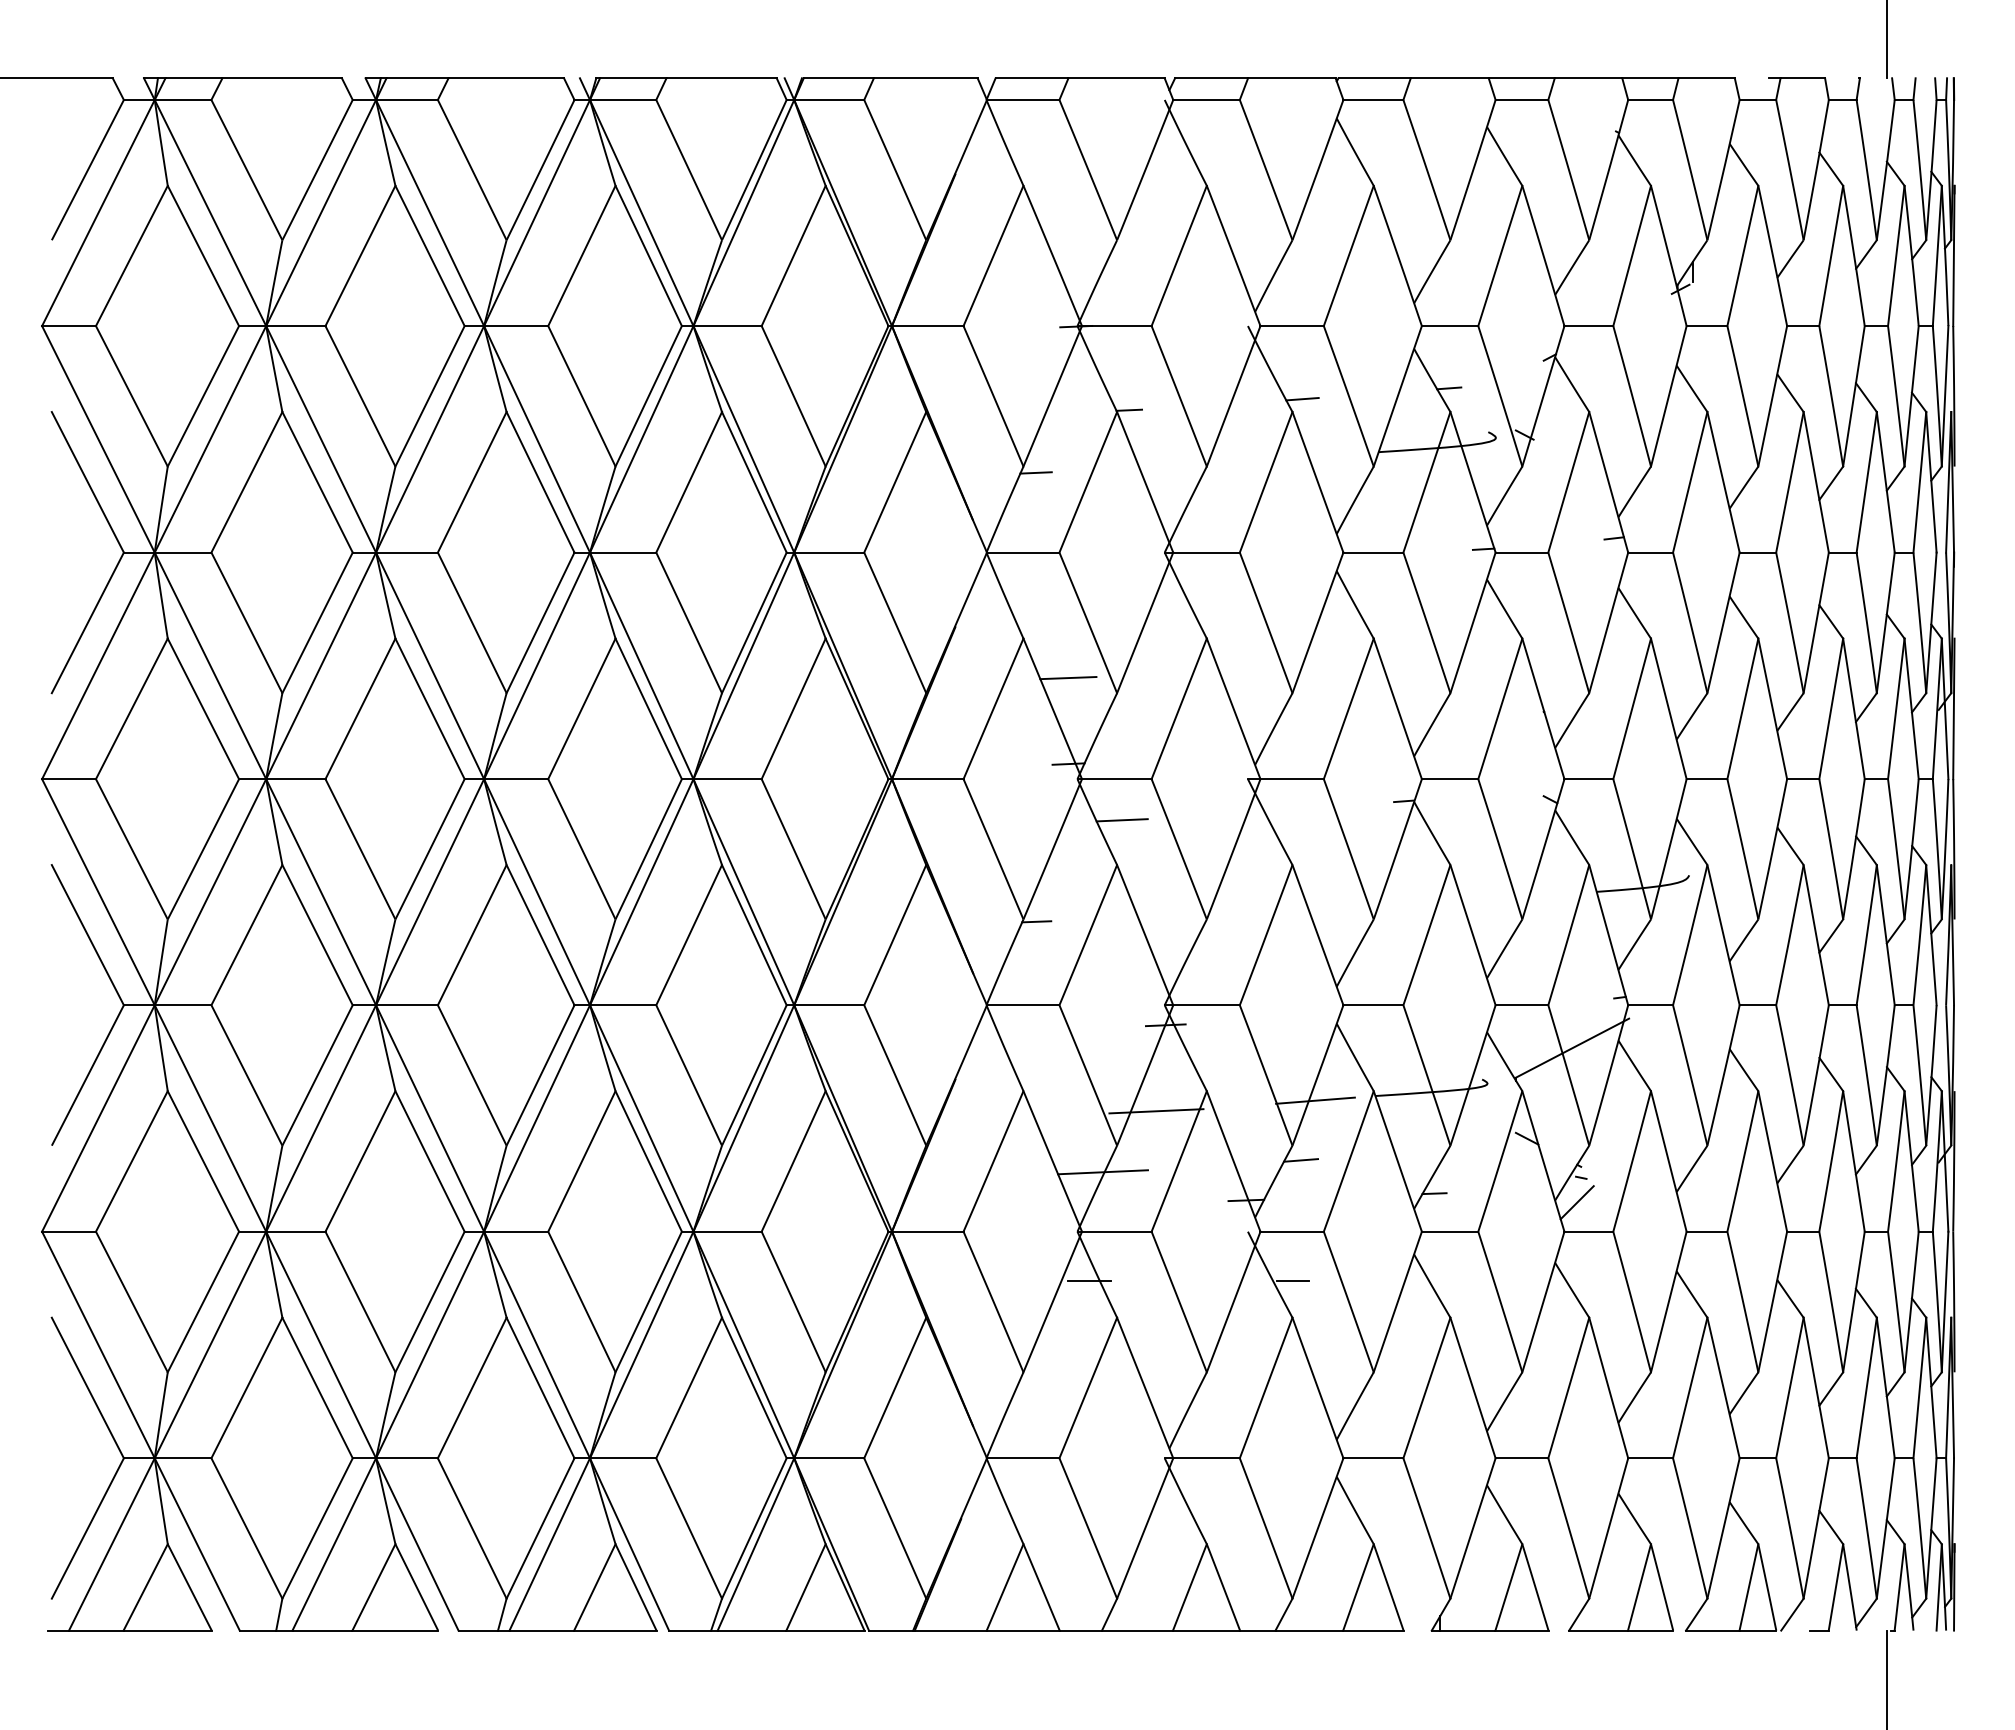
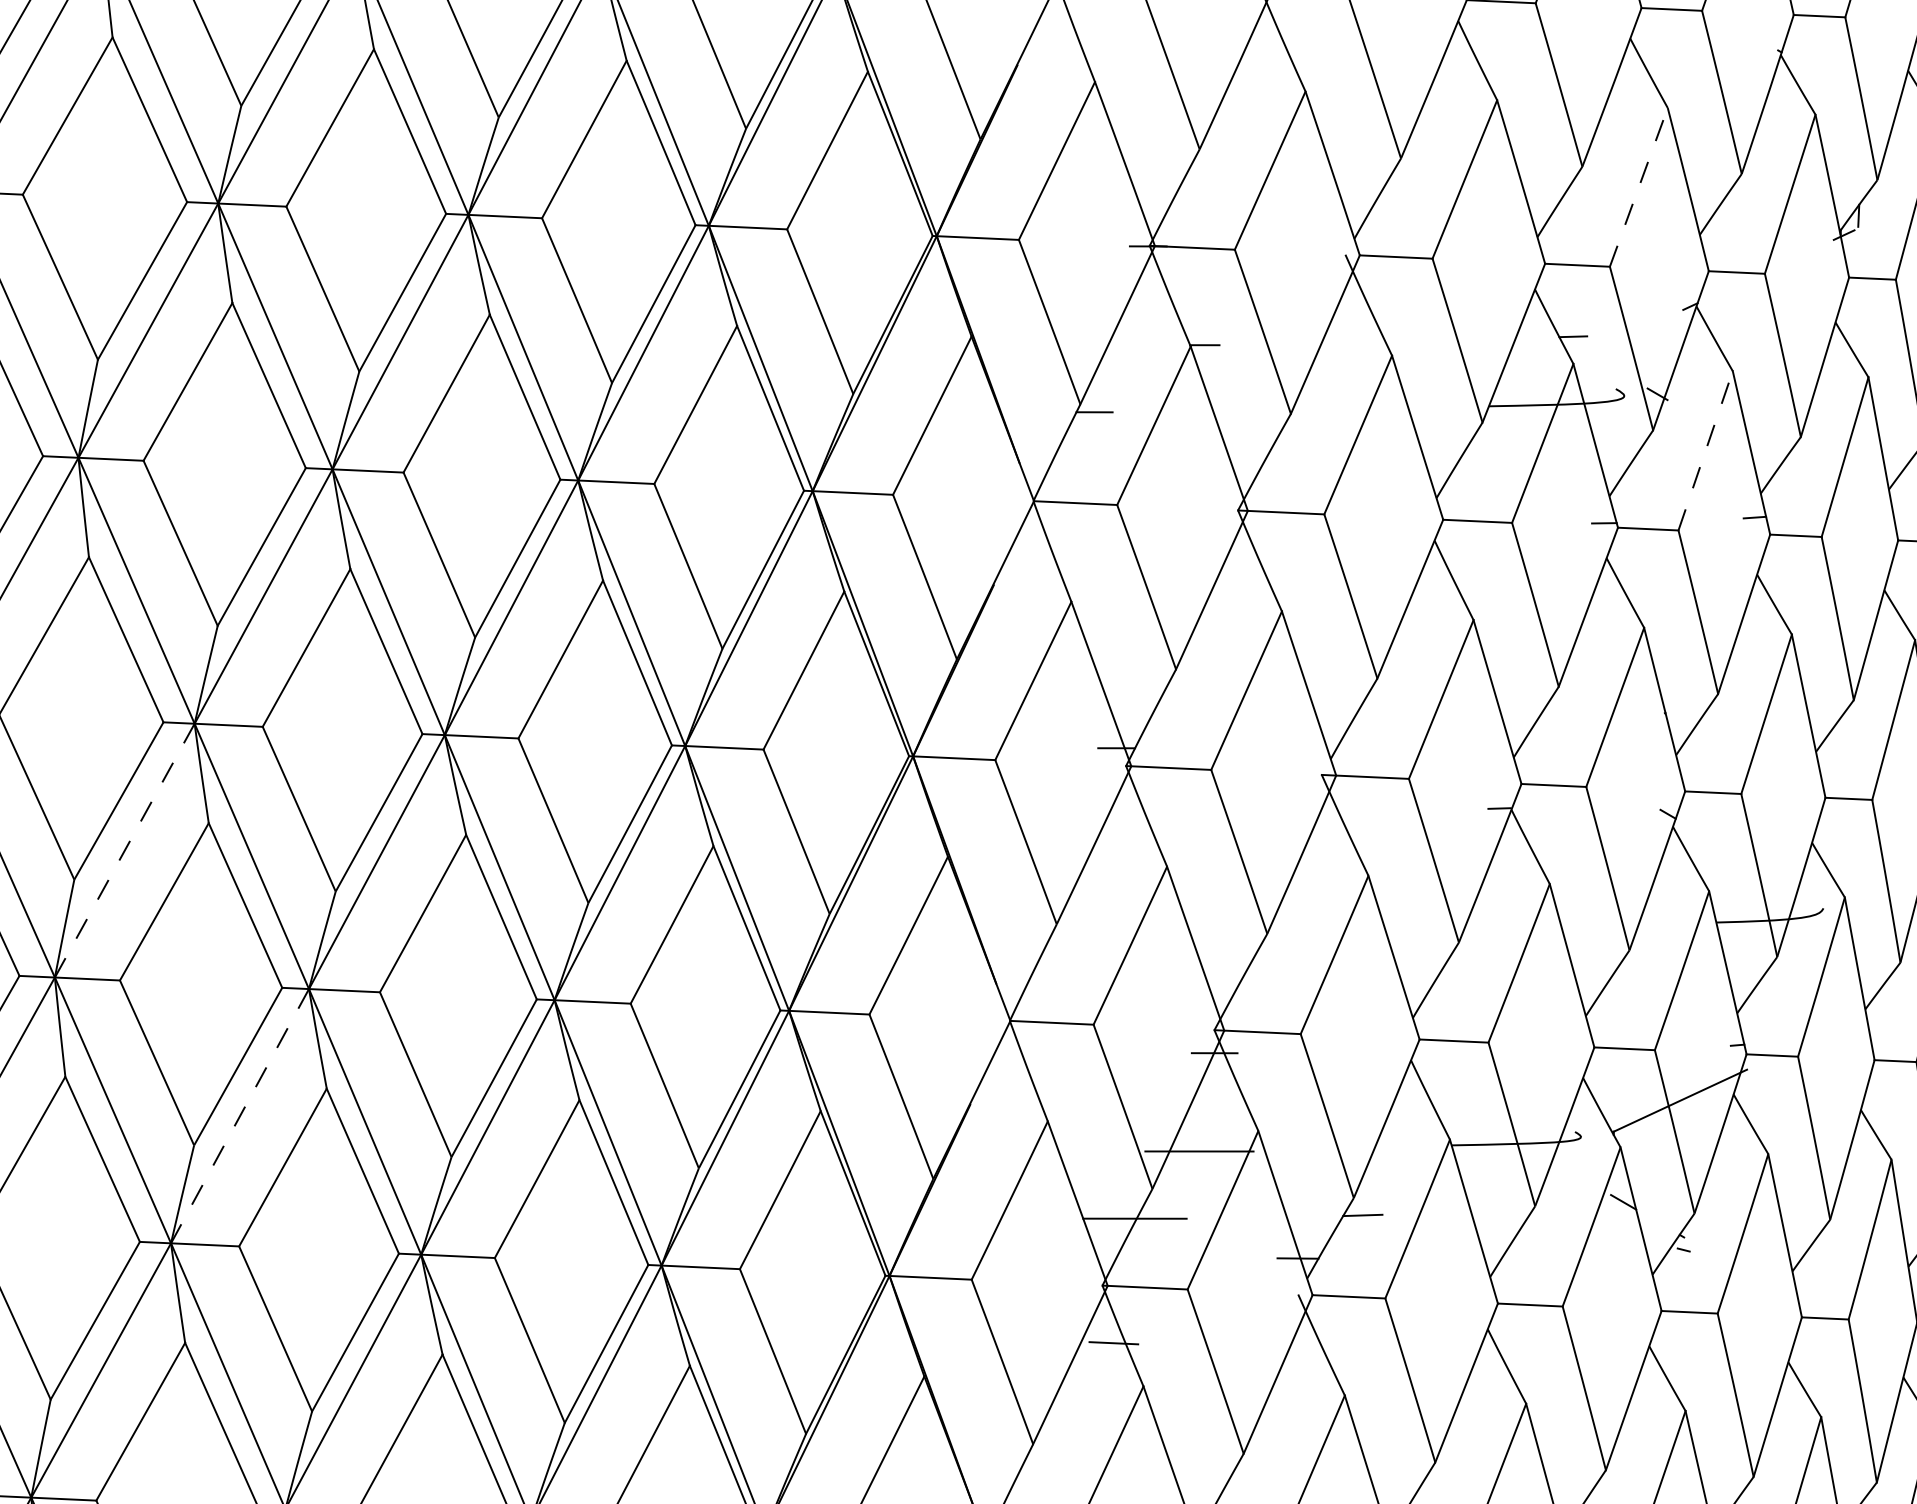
line: (1500, 255) -> (1639, 186), solid -> dashed
line: (1302, 399) -> (1404, 341), removed
line: (1568, 481) -> (1705, 449), solid -> dashed
line: (1068, 678) -> (1121, 650), removed
line: (1121, 820) -> (1174, 815), removed
line: (210, 892) -> (124, 850), solid -> dashed
line: (1036, 921) -> (1071, 927), removed
line: (1315, 1100) -> (1382, 1147), removed
line: (321, 1118) -> (240, 1116), solid -> dashed
line: (1434, 1193) -> (1514, 1260), removed
line: (1576, 1202) -> (1676, 1278), removed
line: (1292, 1281) -> (1346, 1353), removed

